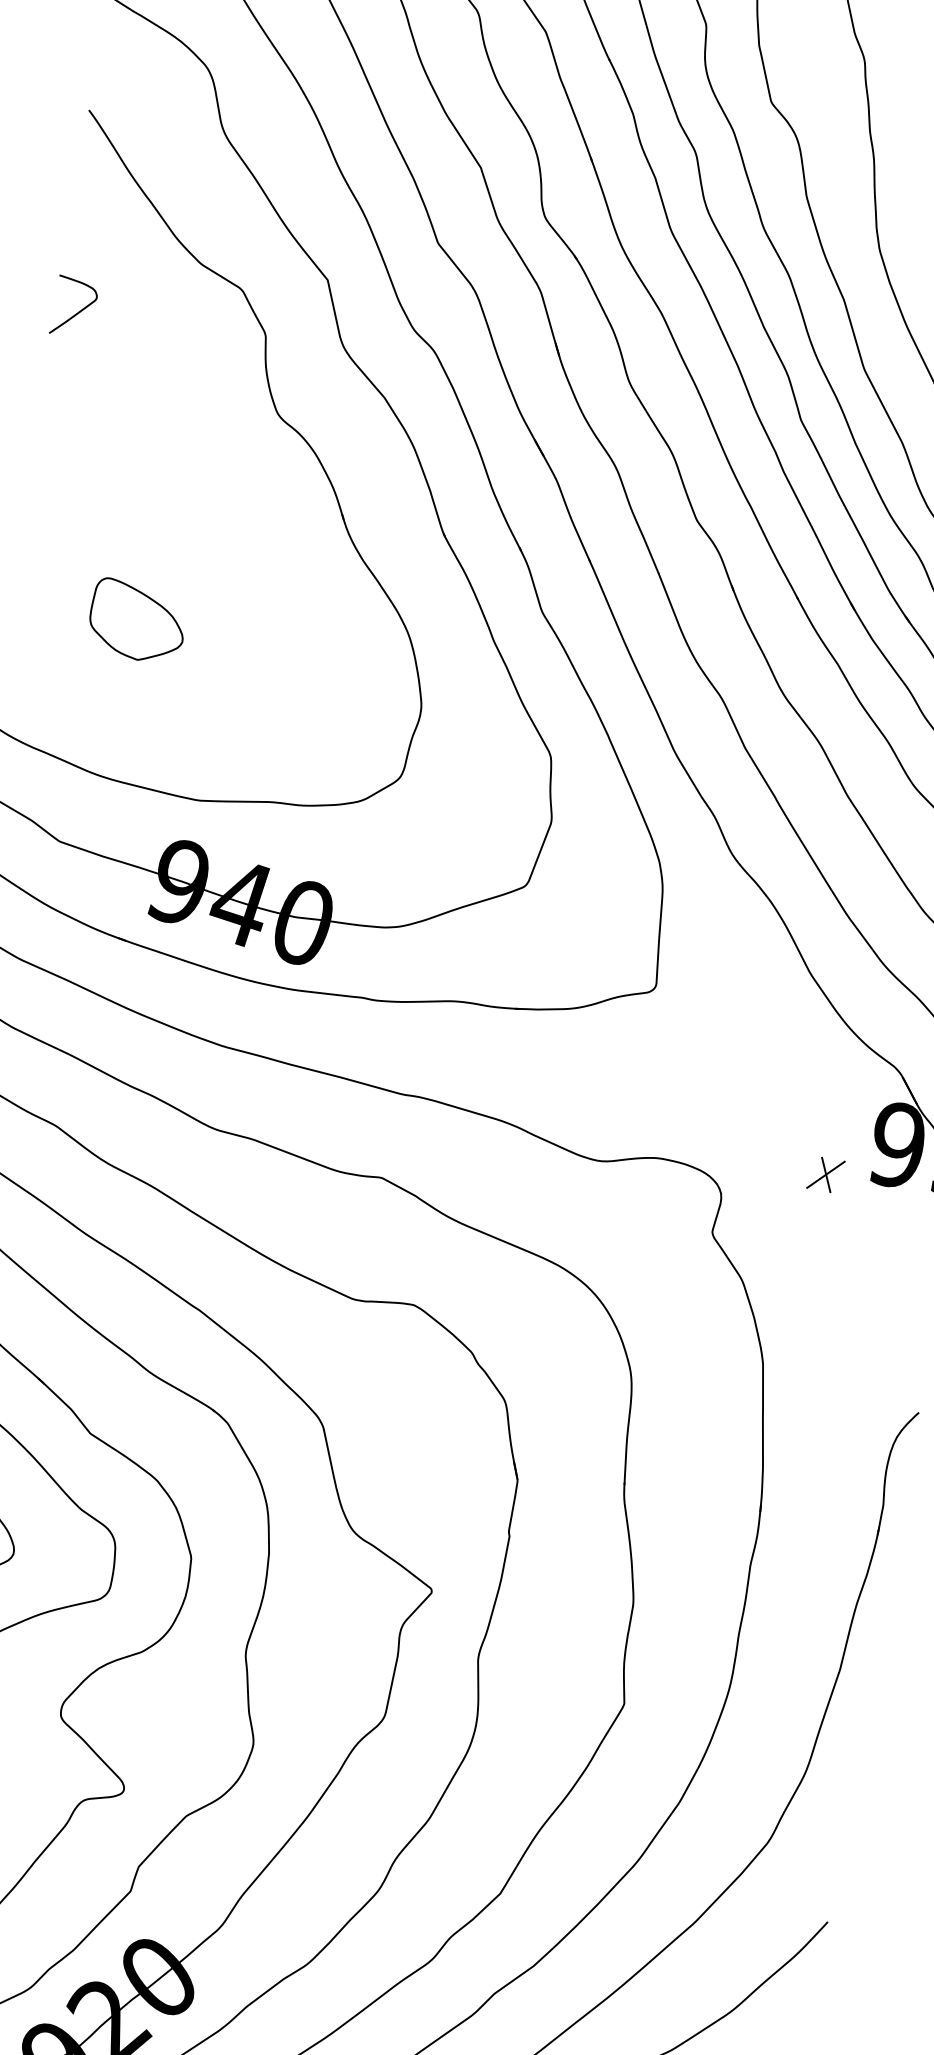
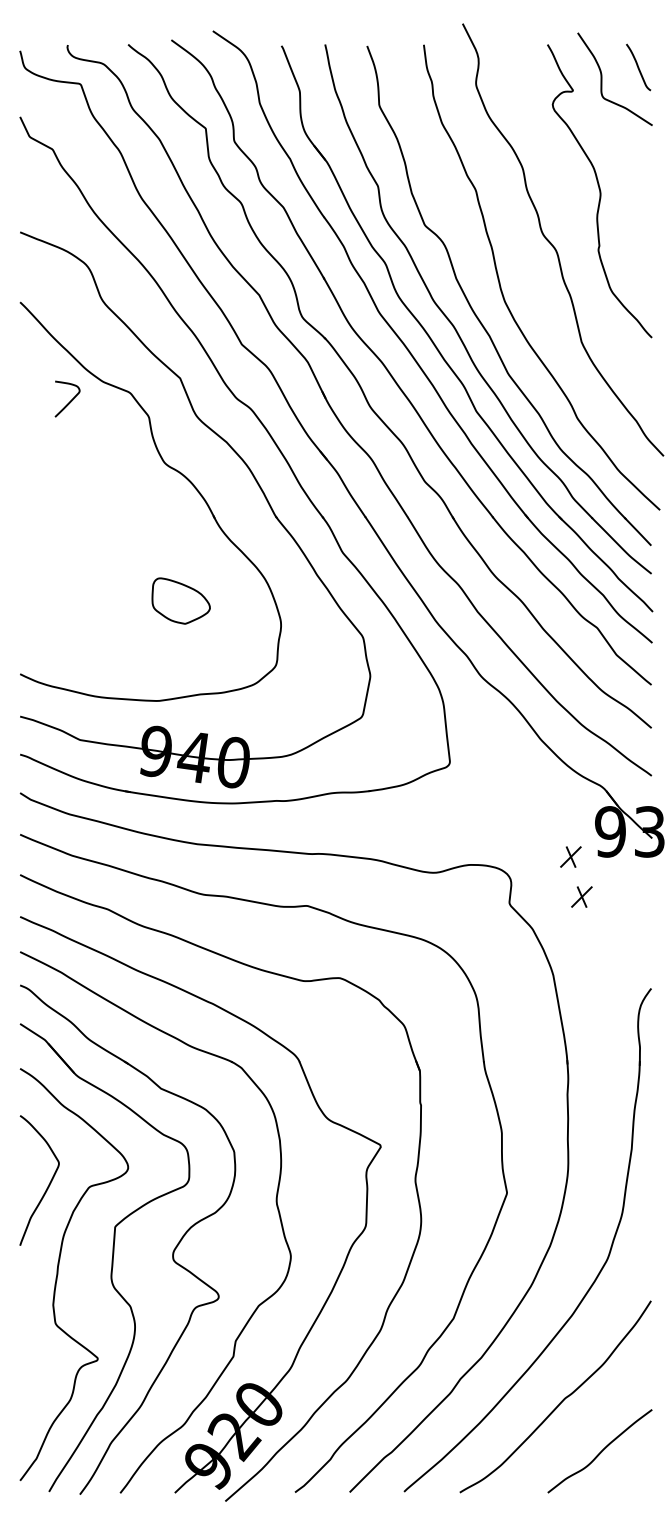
curve: (79, 310) -> (70, 400), moved
part: (136, 620) -> (180, 600), moved
part: (831, 1242) -> (581, 896), added

